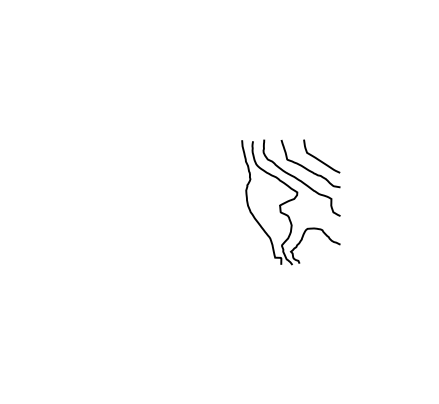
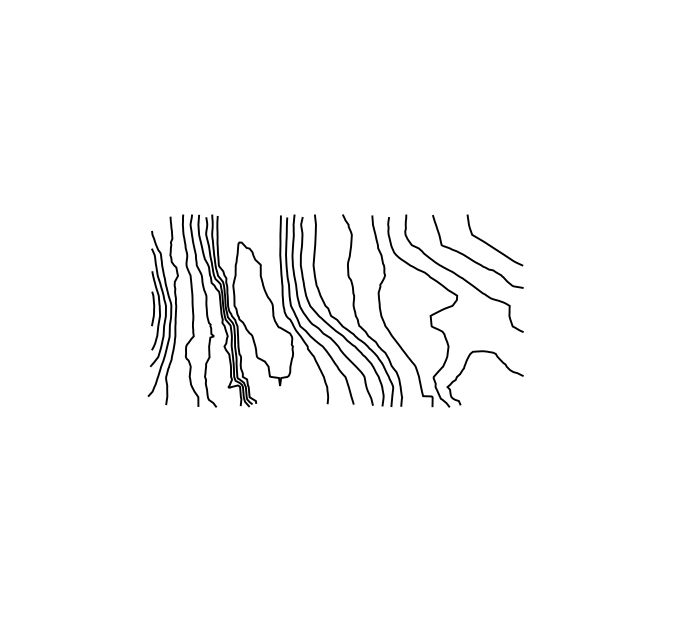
part: (179, 202) -> (275, 311), added

